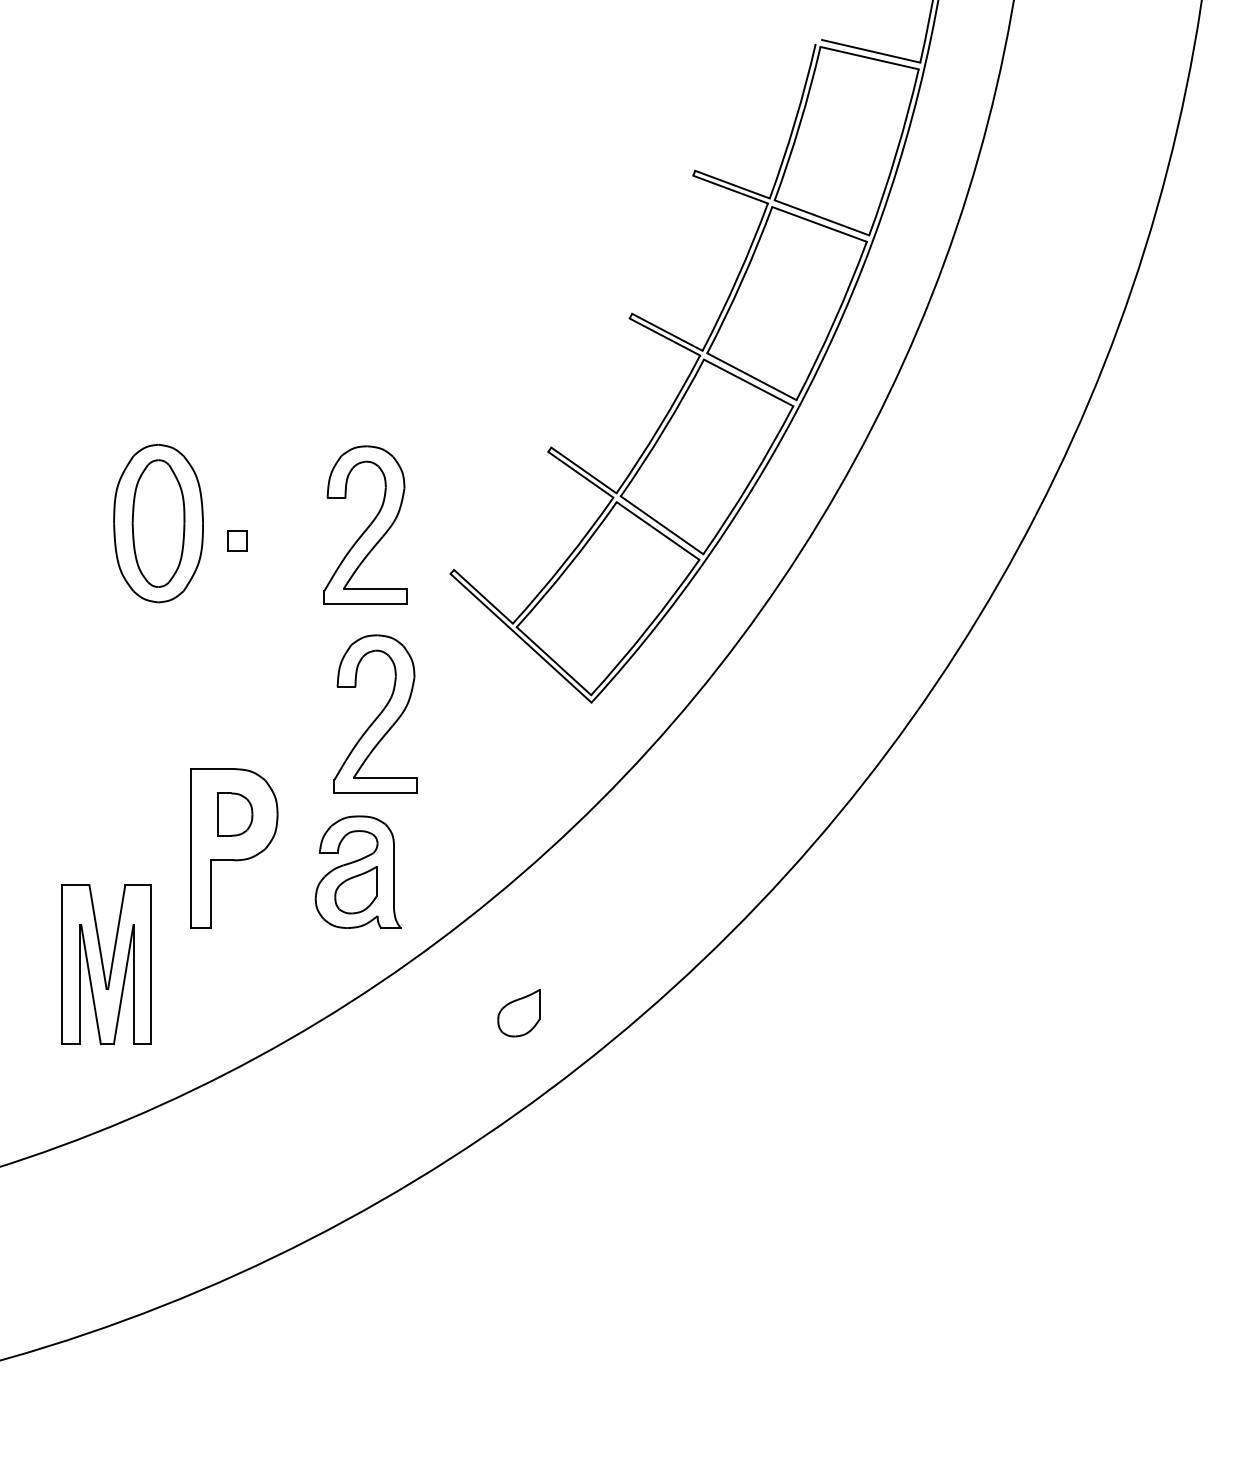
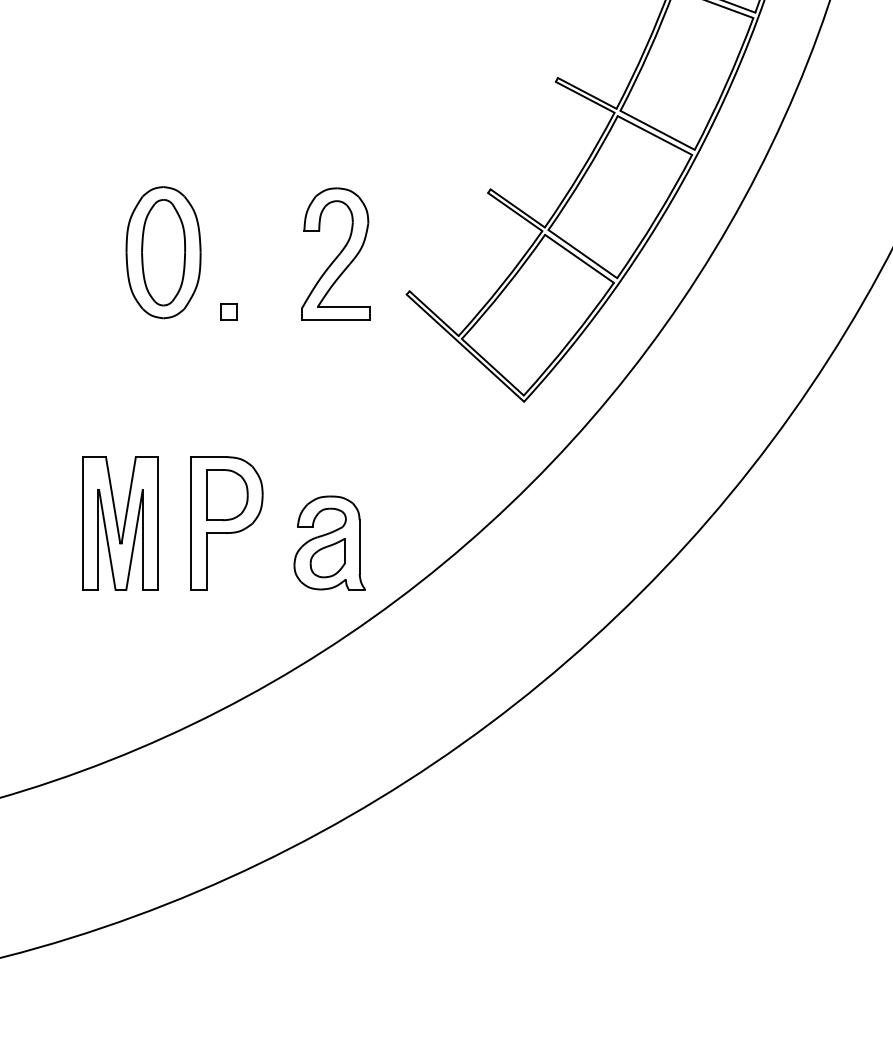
part: (237, 540) -> (229, 311), moved
part: (375, 713) -> (344, 410), removed
part: (235, 814) -> (227, 494), size x1.43
part: (106, 964) -> (120, 523), moved
part: (518, 1013) -> (463, 660), removed

